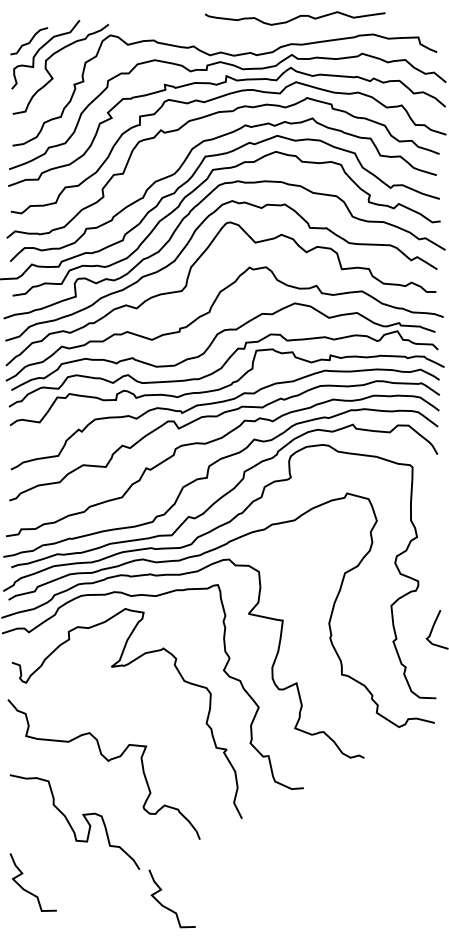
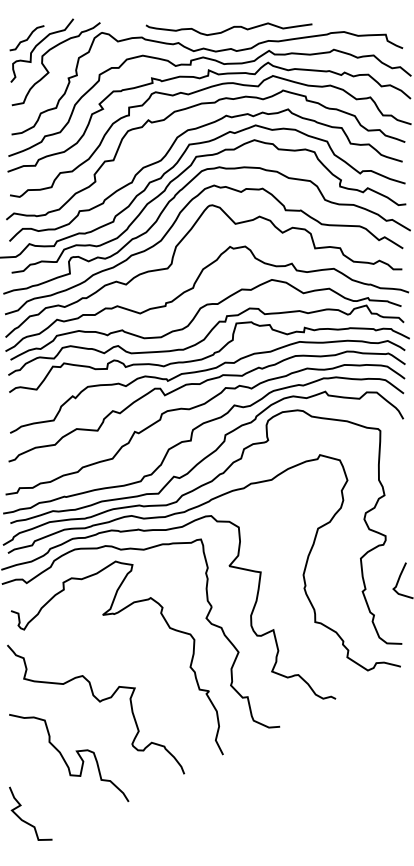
curve: (294, 17) -> (228, 28), moved
curve: (167, 907) -> (154, 836), removed

